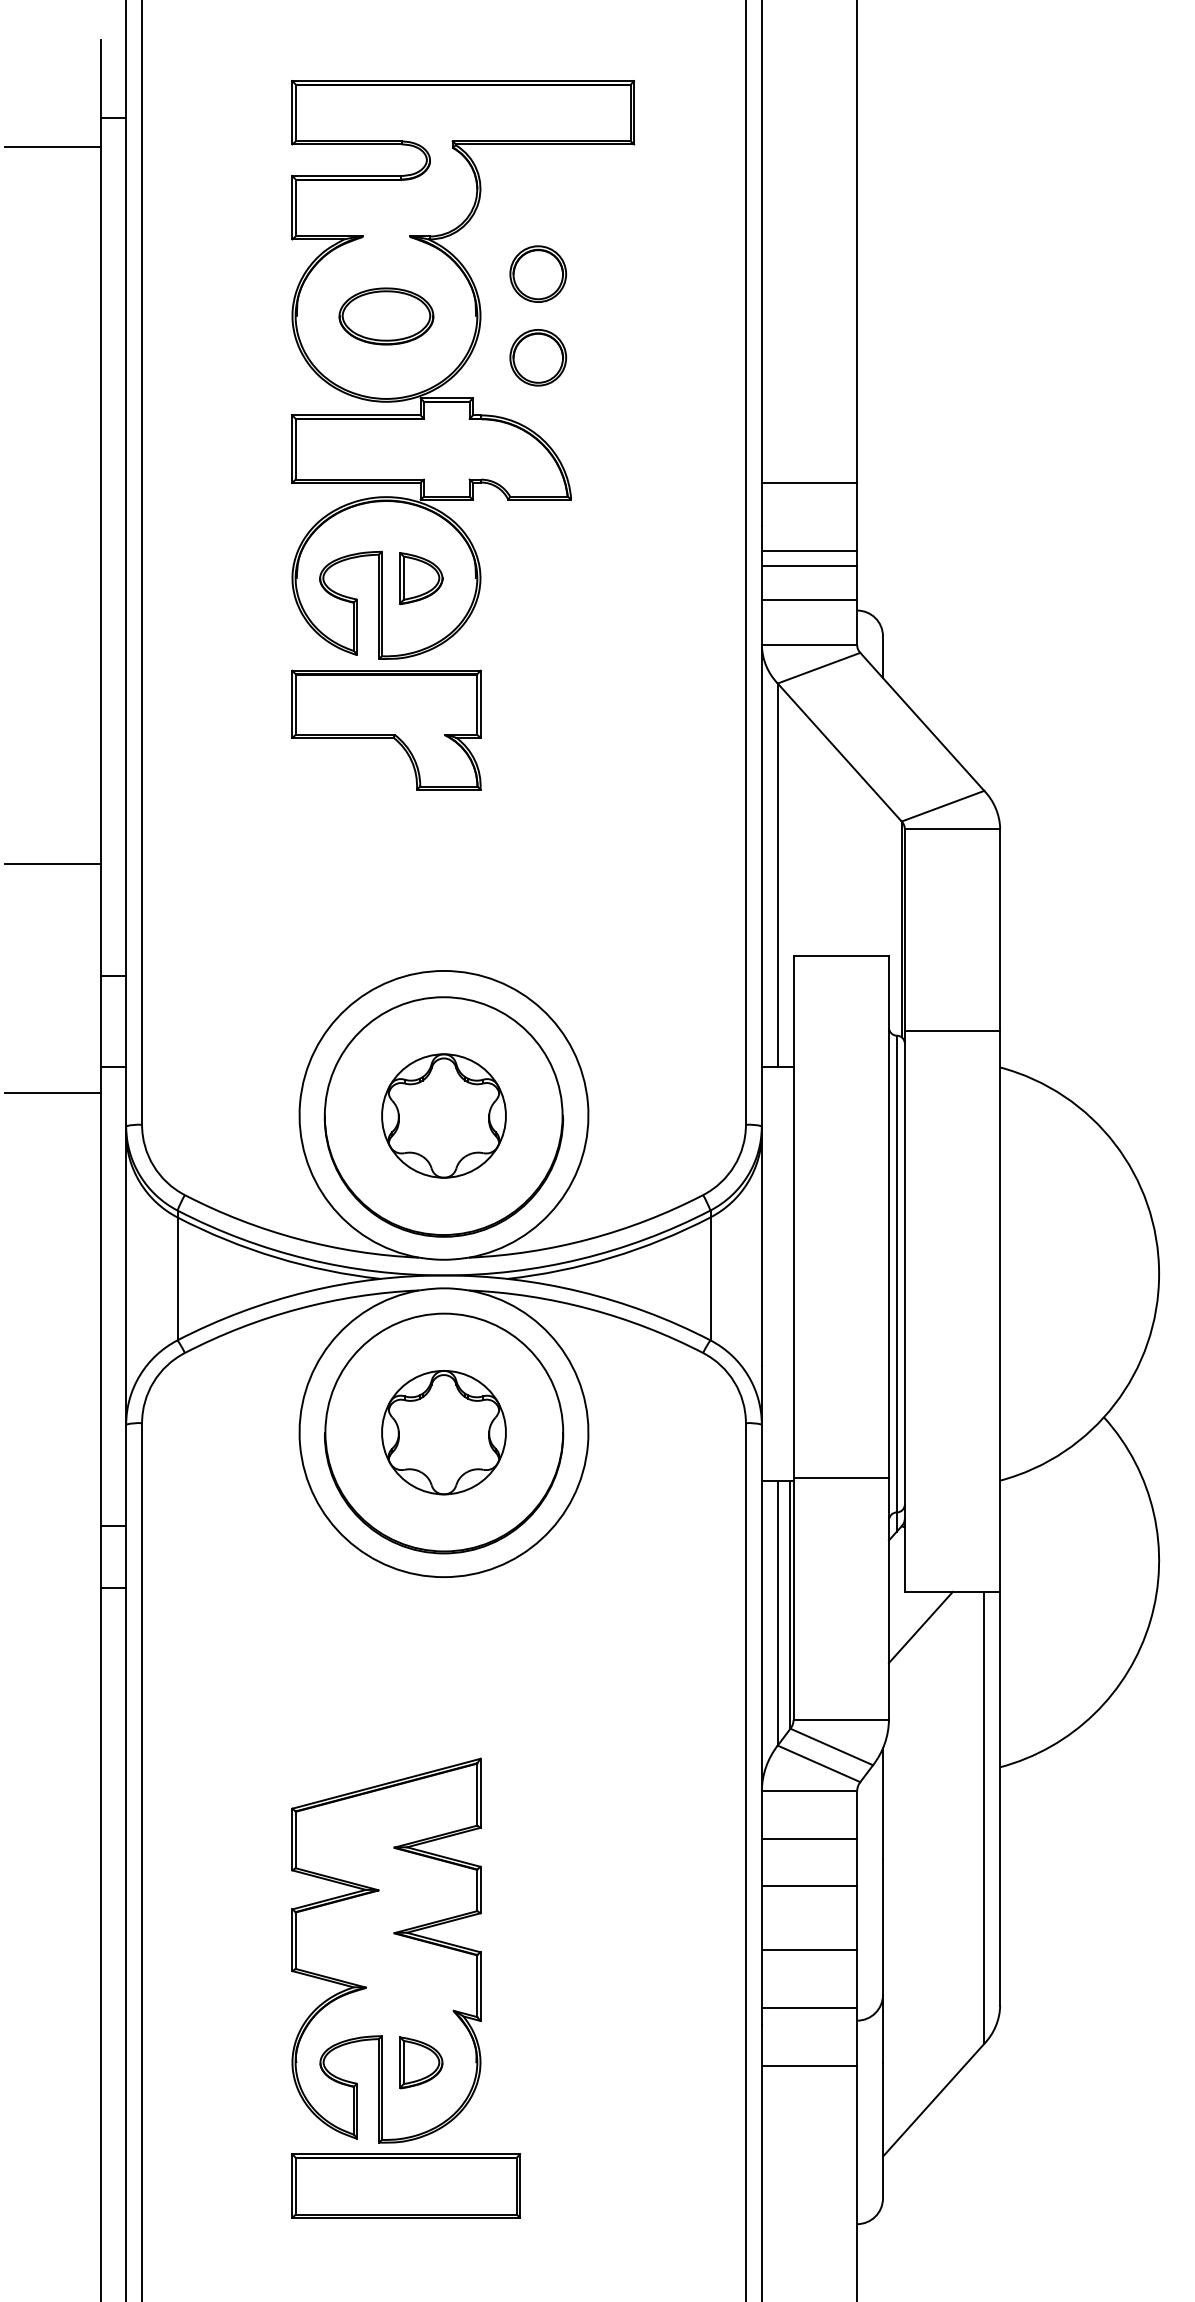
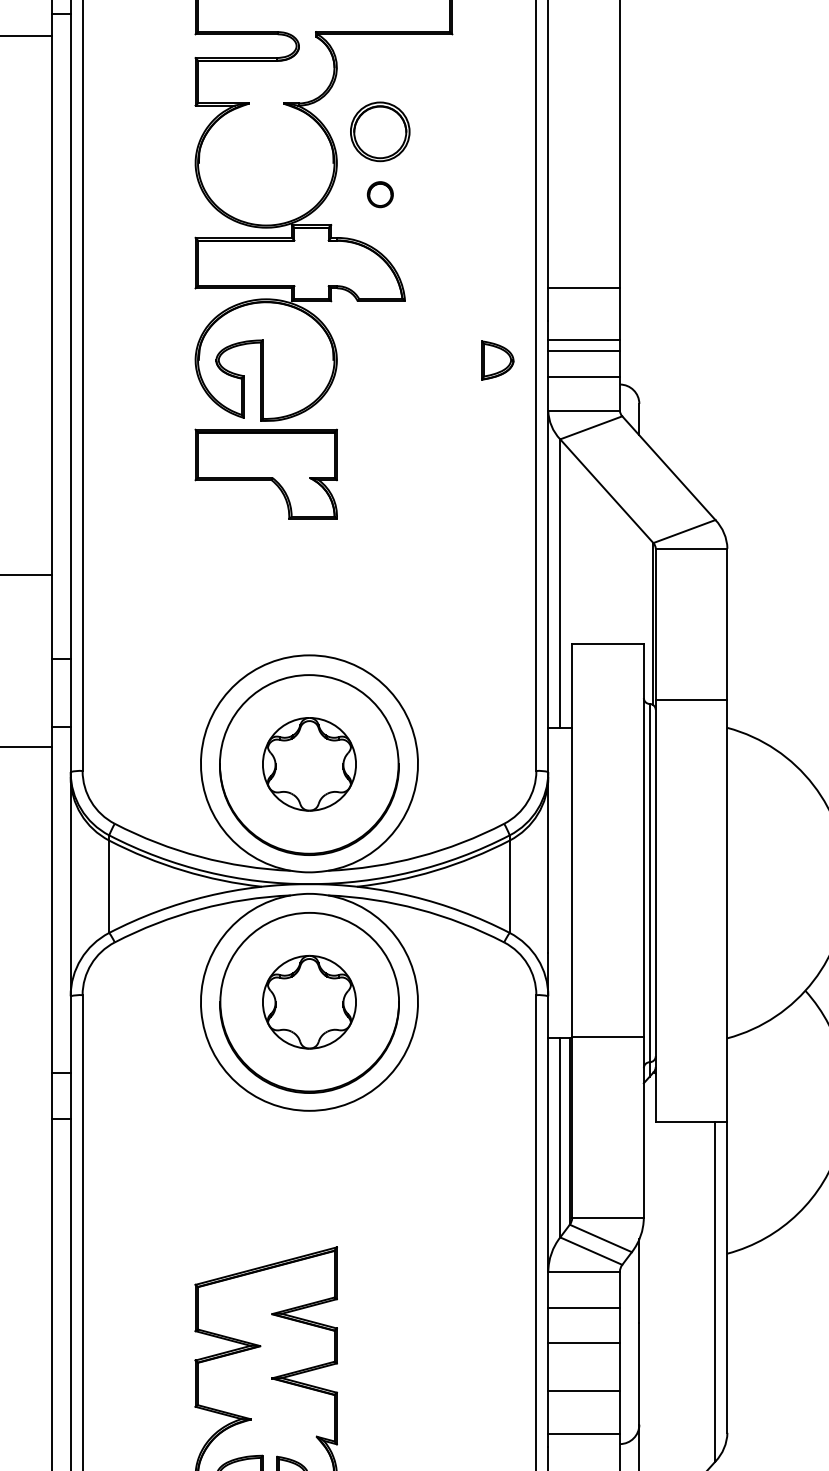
part: (538, 273) -> (380, 131), size x1.4
part: (386, 316) -> (266, 163), removed
part: (538, 357) -> (380, 194), size x0.6
part: (421, 578) -> (497, 360), moved
line: (920, 1627) -> (667, 1148), removed

